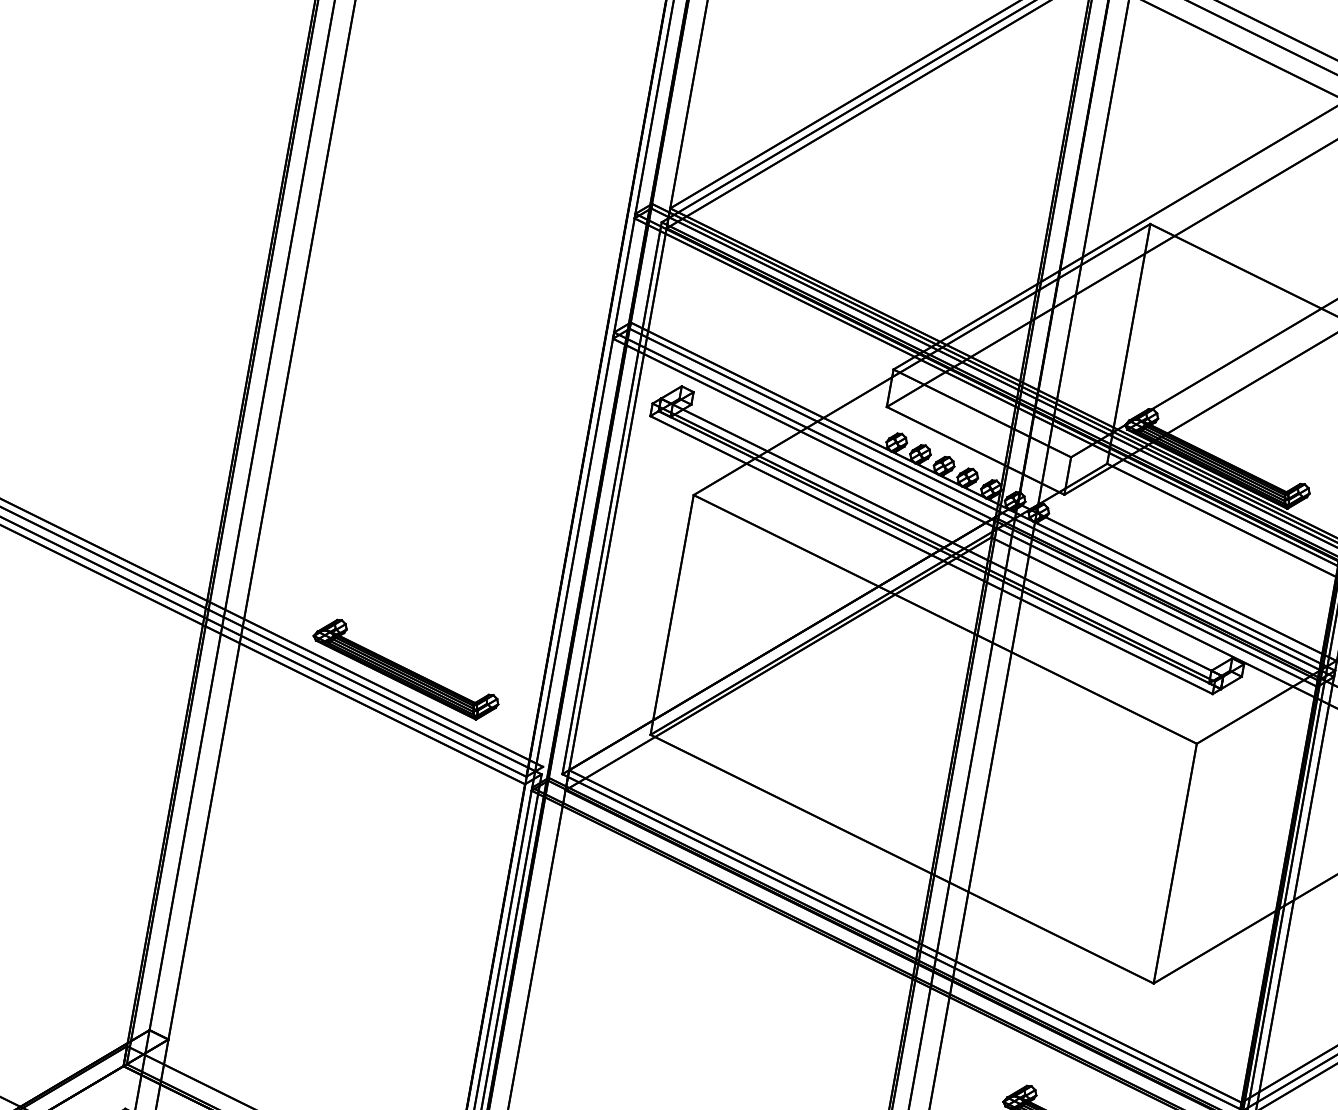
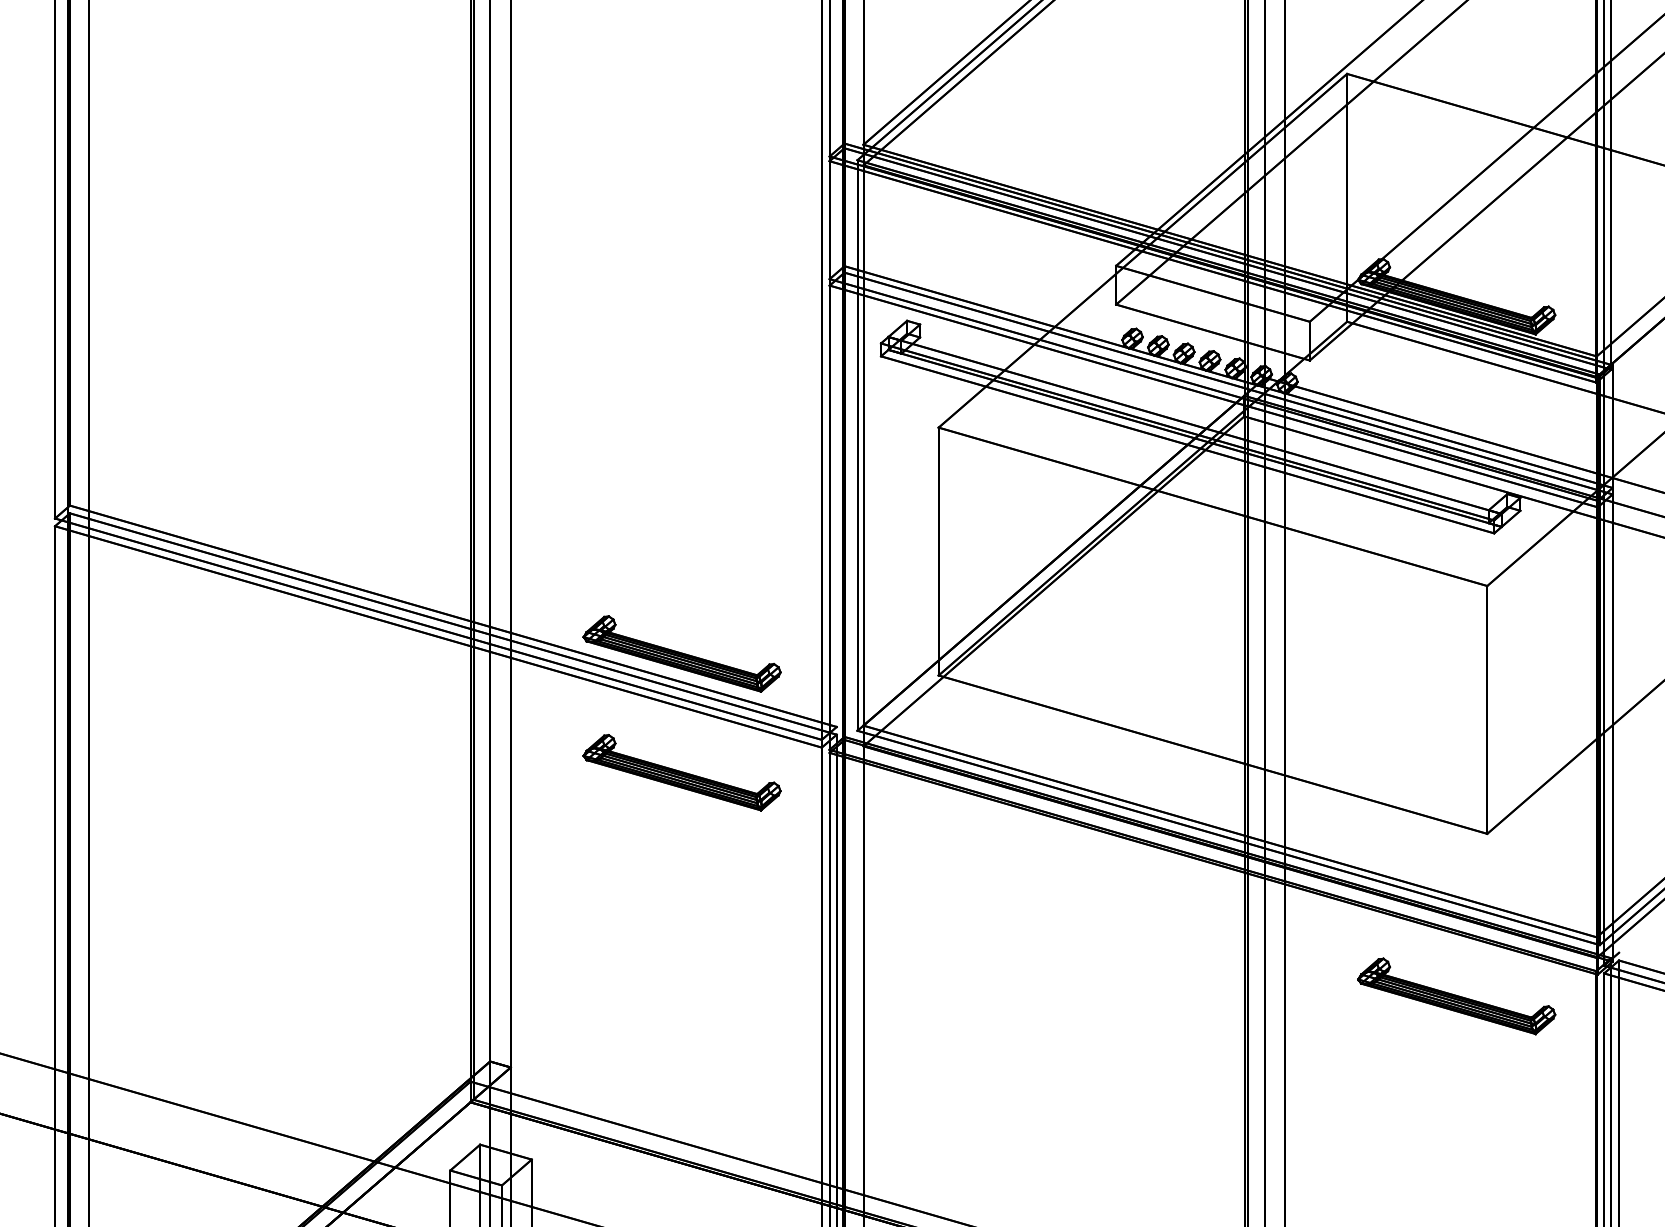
part: (384, 783) -> (681, 772), added

